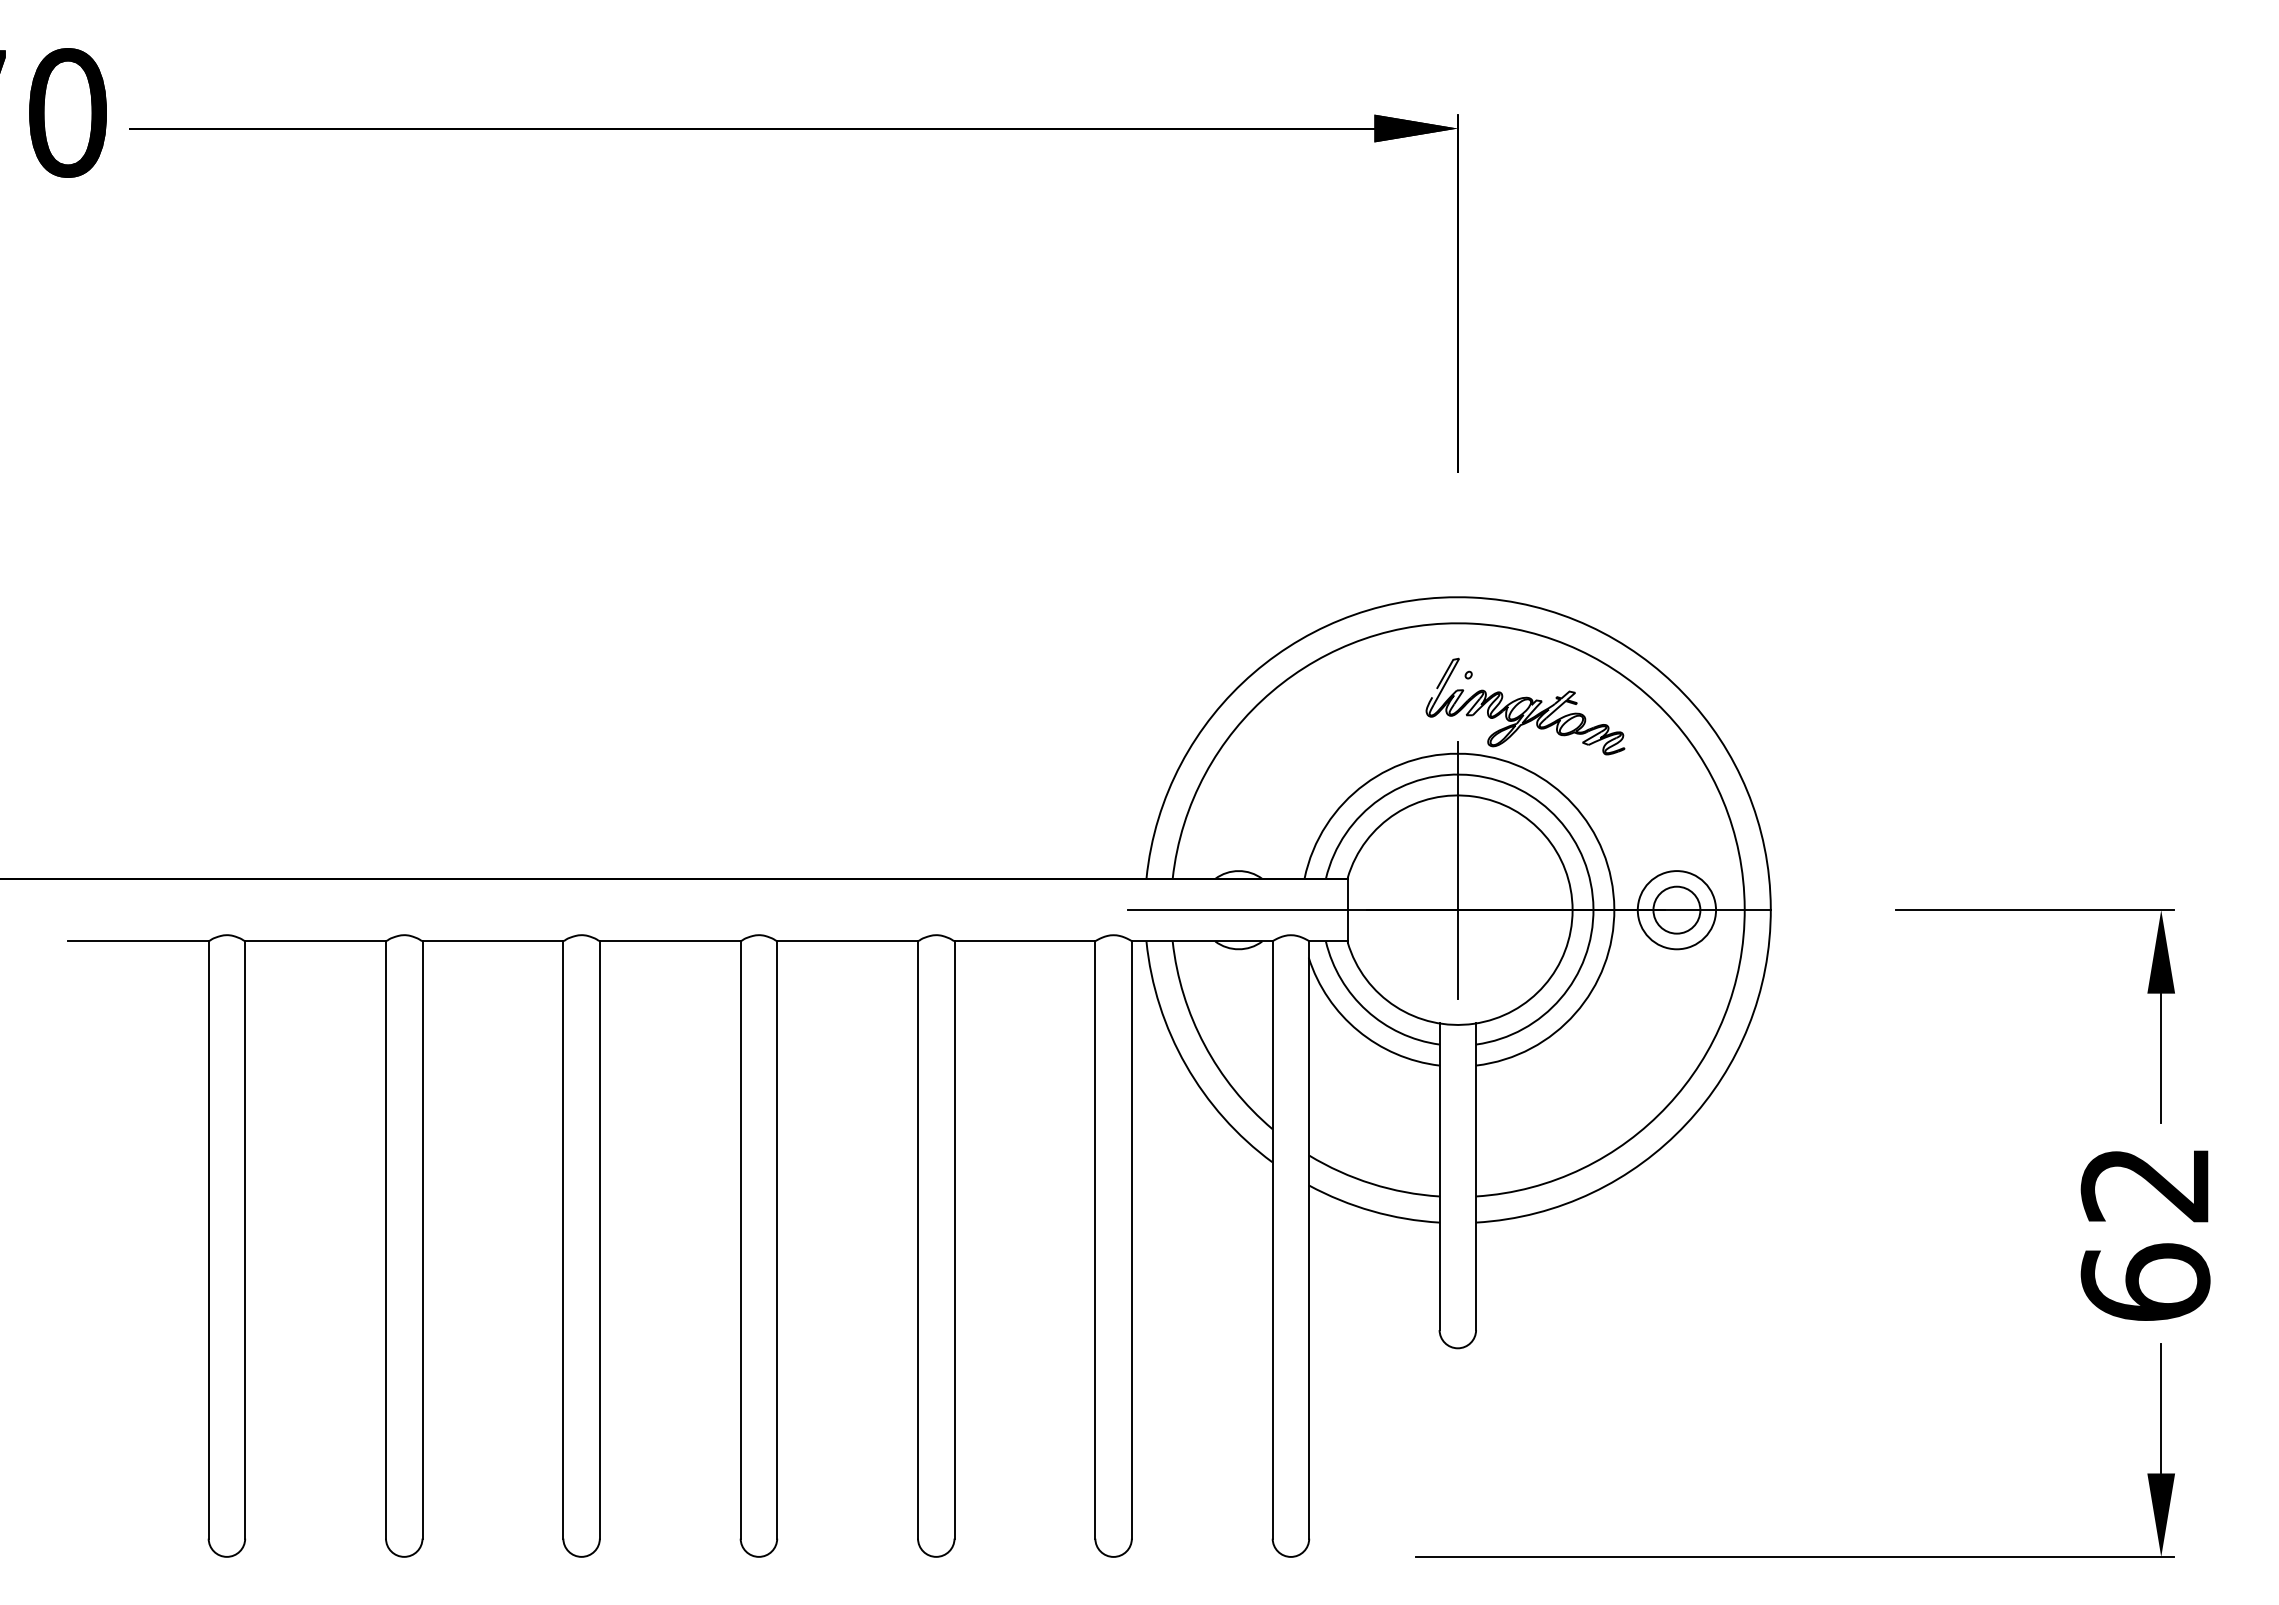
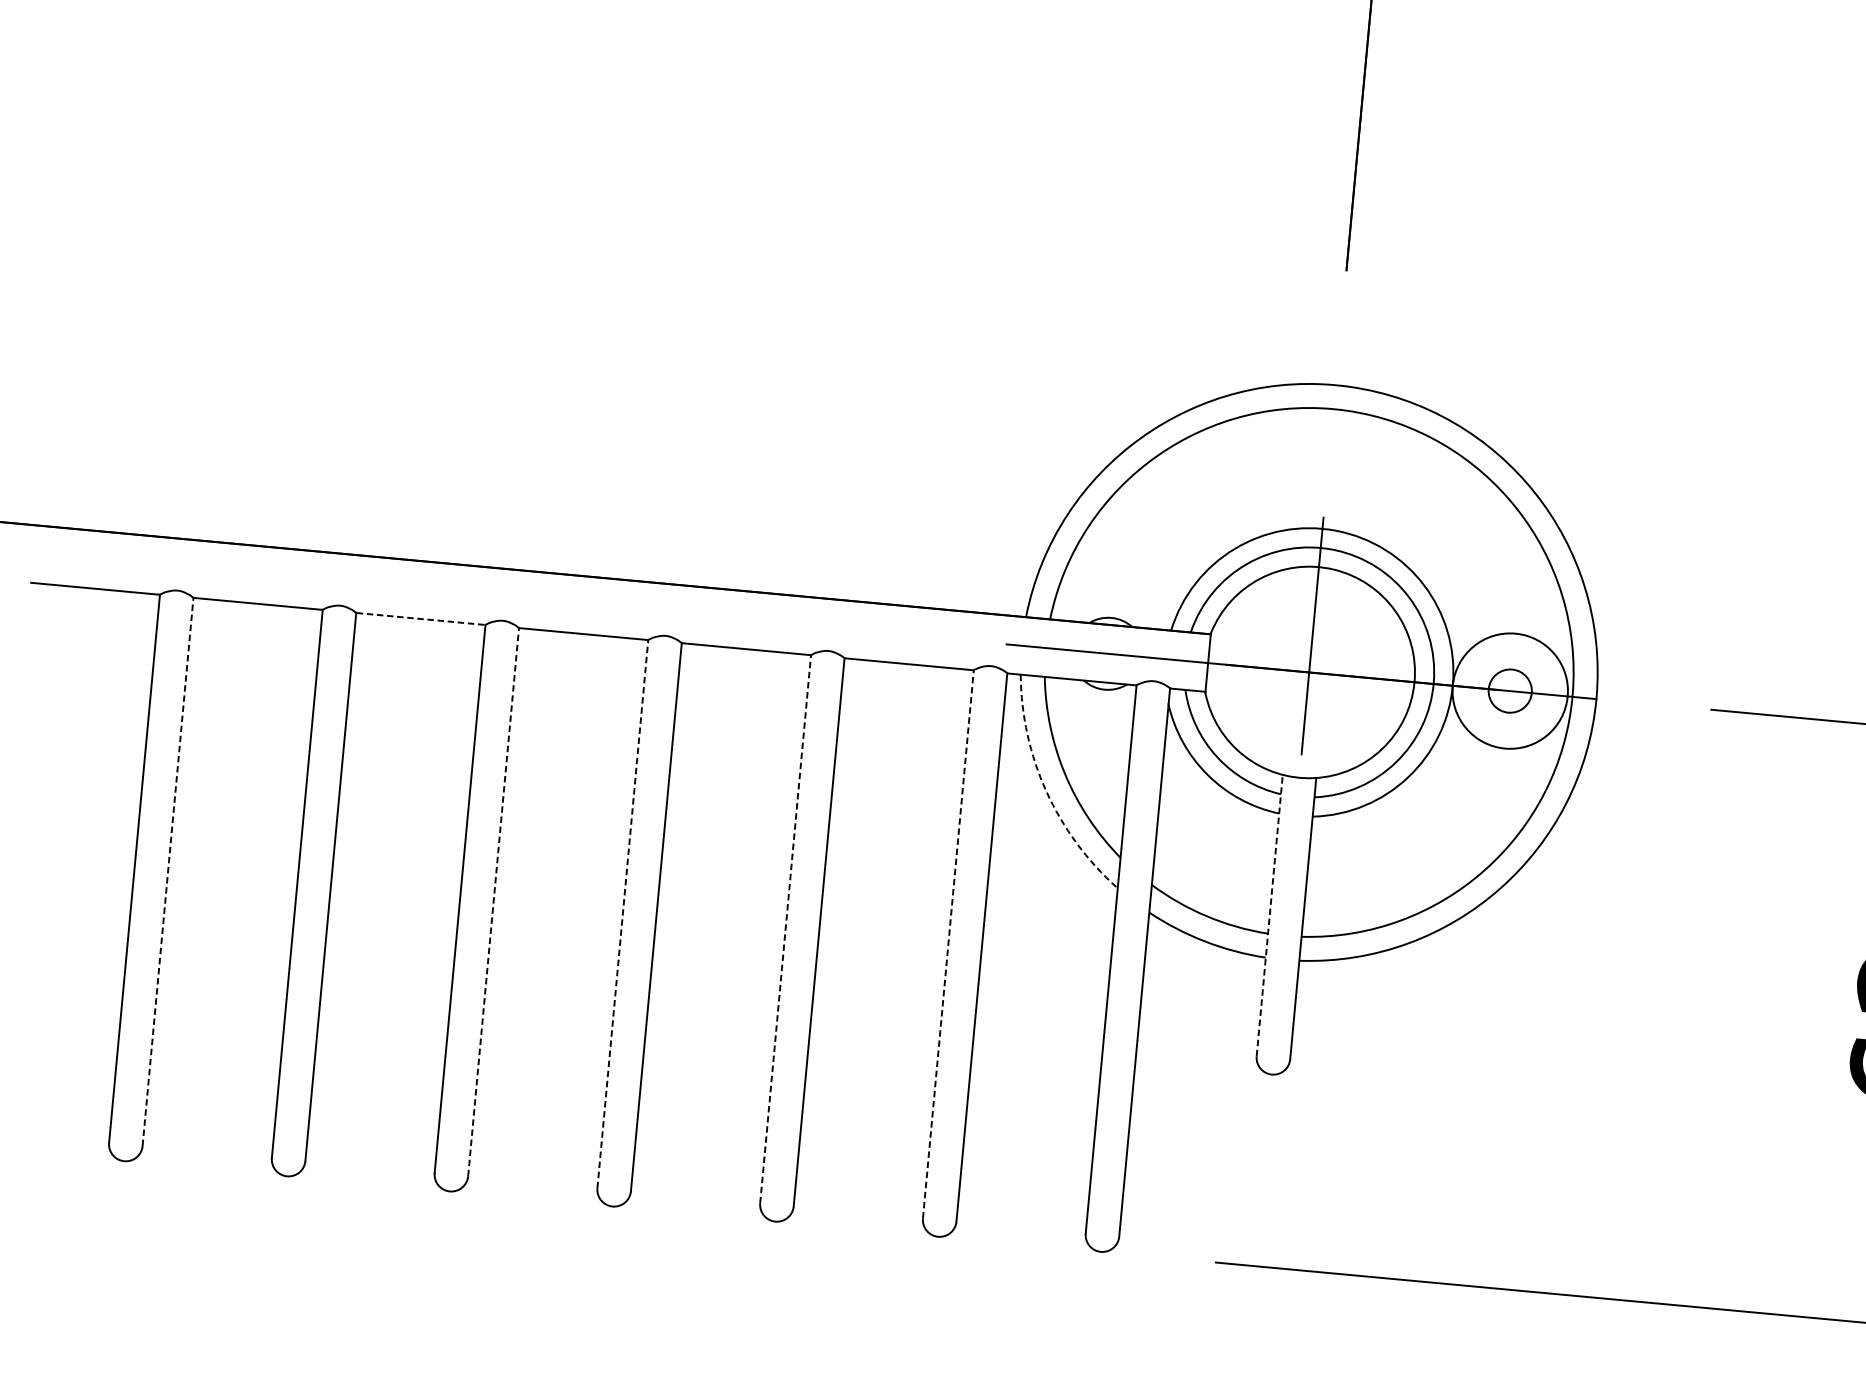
part: (1525, 706) -> (1388, 491), removed
circle: (1676, 910) -> (1509, 691), size x1.6
line: (492, 941) -> (420, 619), solid -> dashed
arc: (1186, 1065) -> (1046, 791), solid -> dashed
line: (1439, 1176) -> (1269, 915), solid -> dashed
line: (245, 1240) -> (168, 872), solid -> dashed
line: (599, 1240) -> (493, 902), solid -> dashed
line: (740, 1240) -> (622, 914), solid -> dashed
line: (918, 1240) -> (786, 929), solid -> dashed
line: (1095, 1240) -> (948, 944), solid -> dashed

